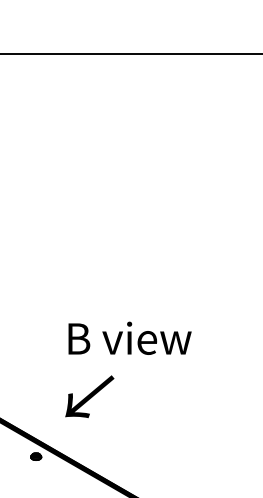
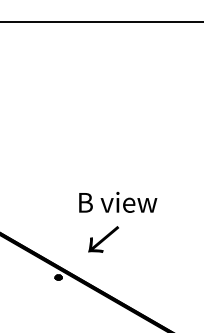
text: (89, 396) -> (103, 239), moved

